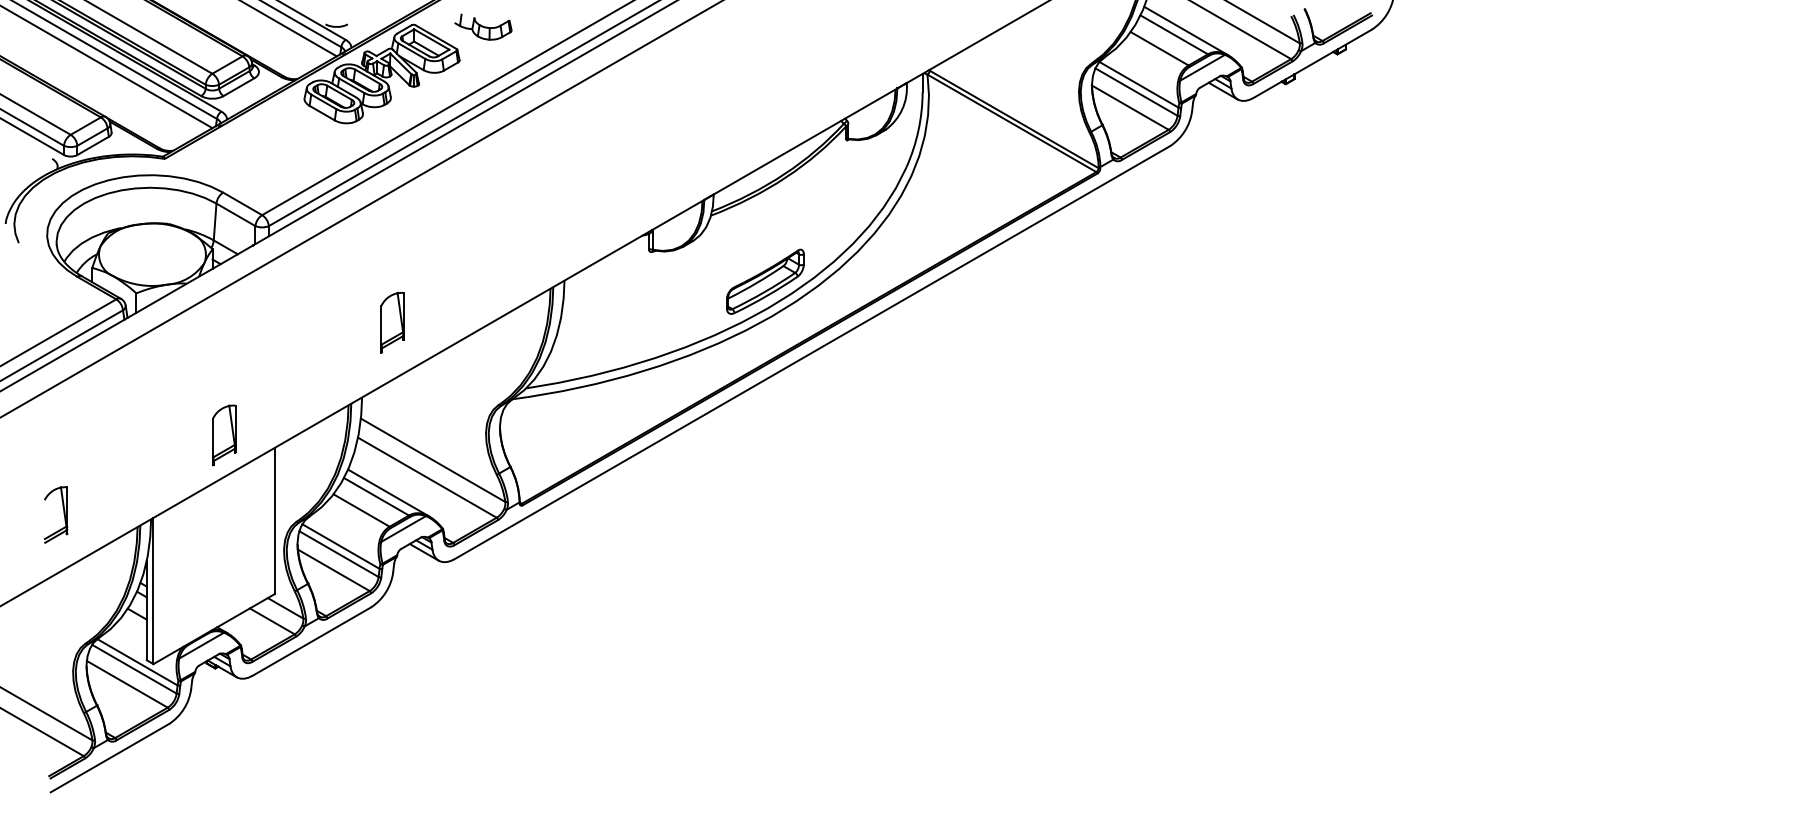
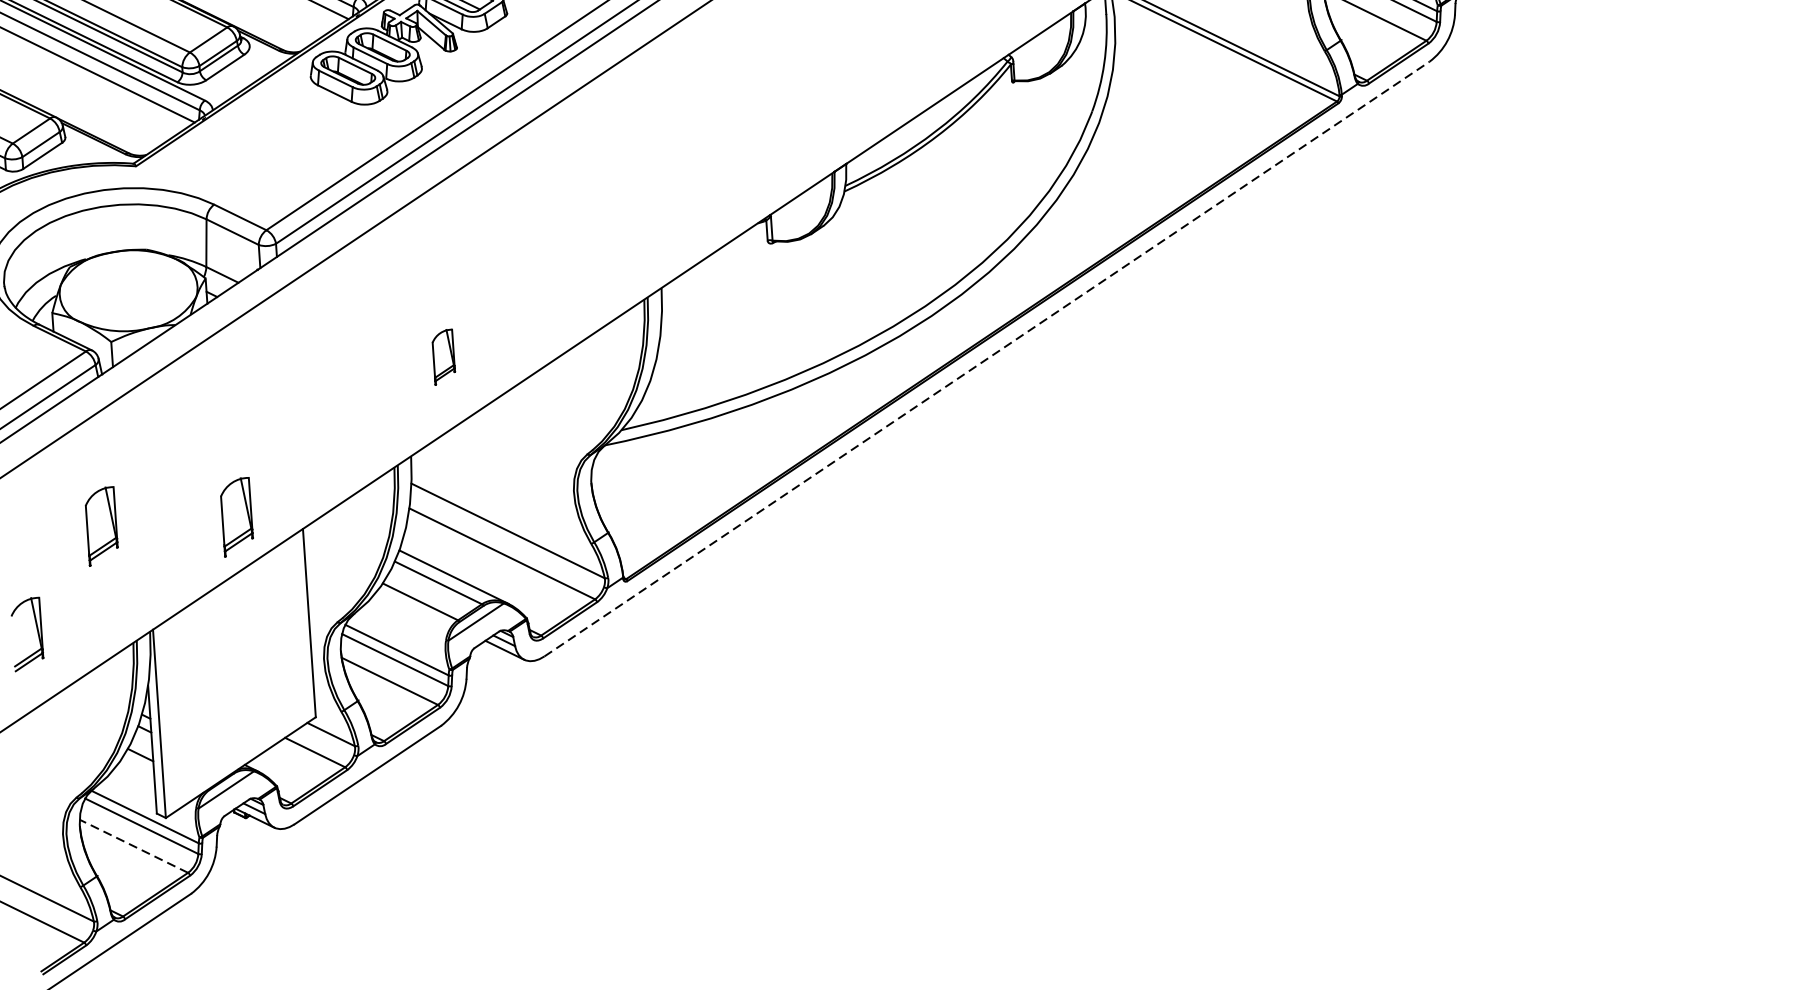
part: (765, 281) -> (920, 271), removed
part: (392, 322) -> (443, 357), size x0.7
line: (812, 352) -> (987, 358), solid -> dashed
part: (119, 435) -> (102, 526), added
line: (127, 684) -> (134, 846), solid -> dashed

